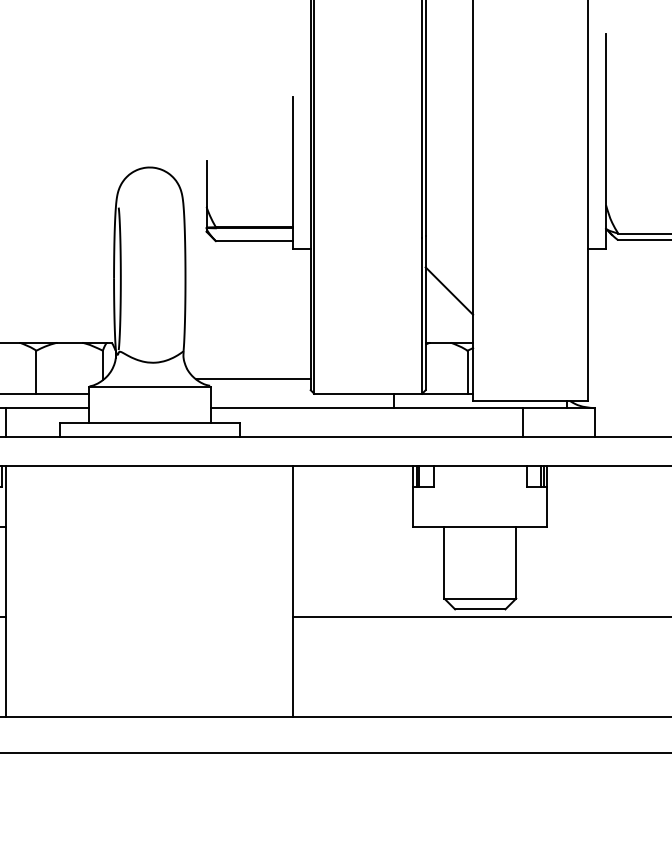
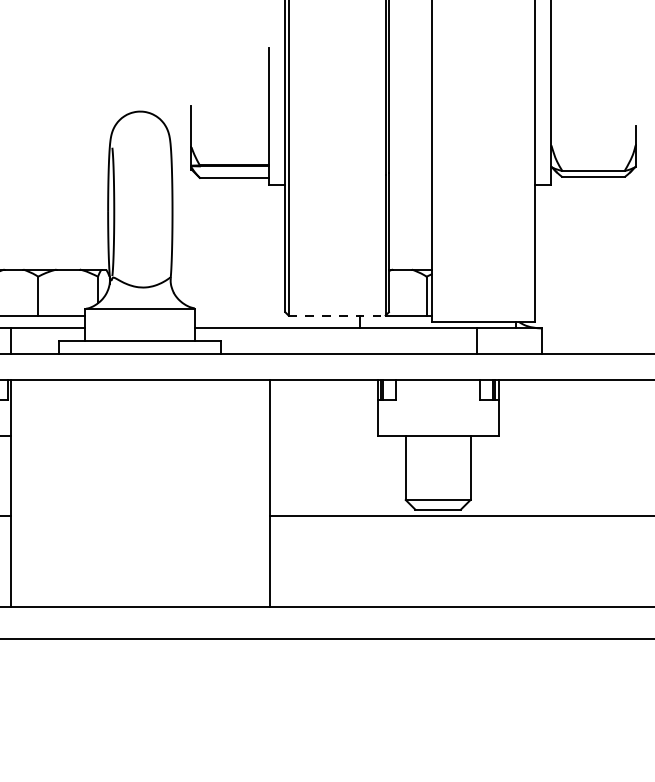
line: (448, 290) -> (409, 222), removed
line: (253, 379) -> (233, 302), removed
line: (368, 393) -> (337, 315), solid -> dashed

